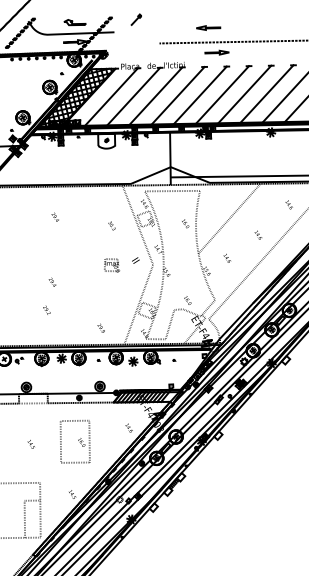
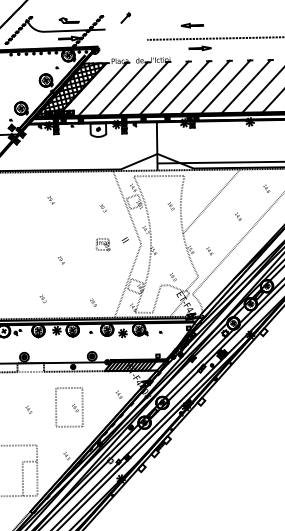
text: (227, 257) -> (209, 250), moved
text: (52, 281) -> (61, 259), moved
text: (46, 309) -> (42, 298), moved

